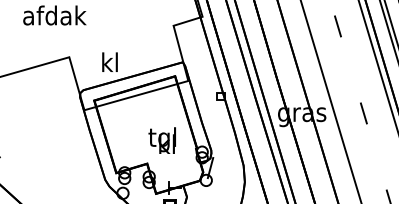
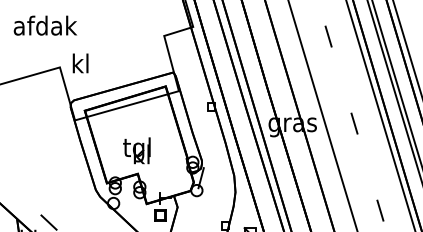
text: (109, 62) -> (80, 63), moved
text: (161, 140) -> (136, 150), moved

